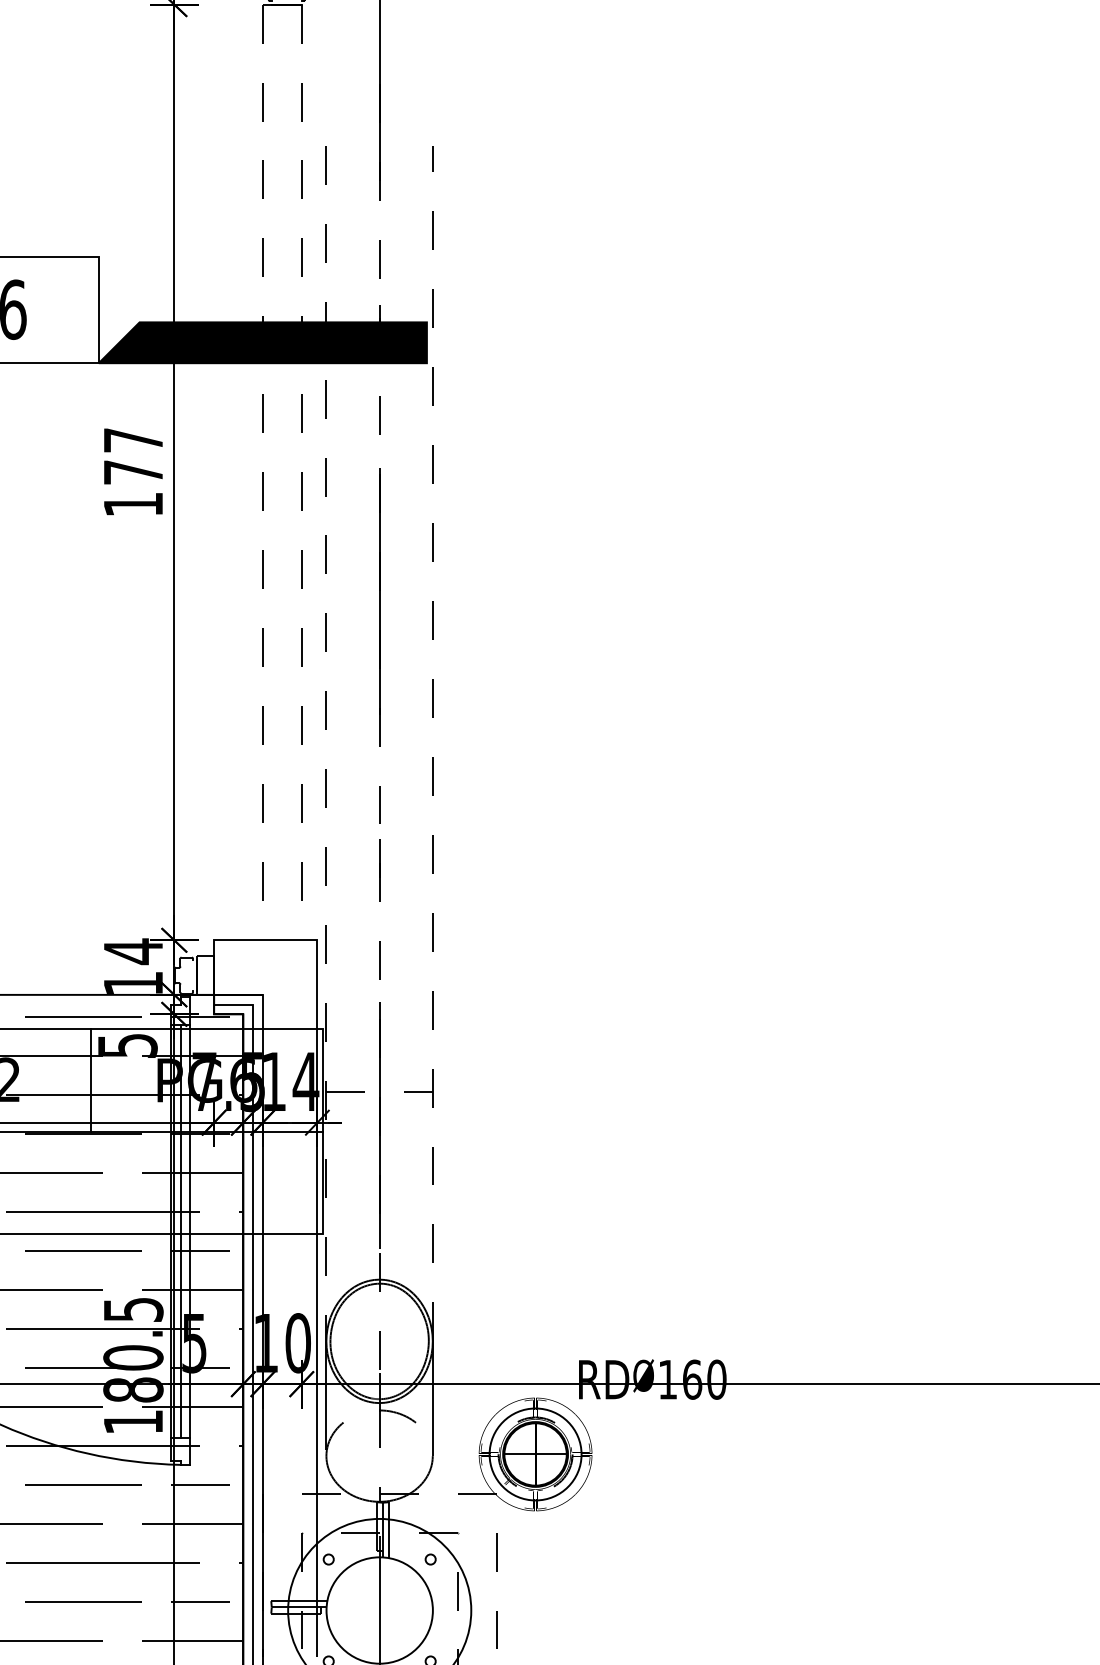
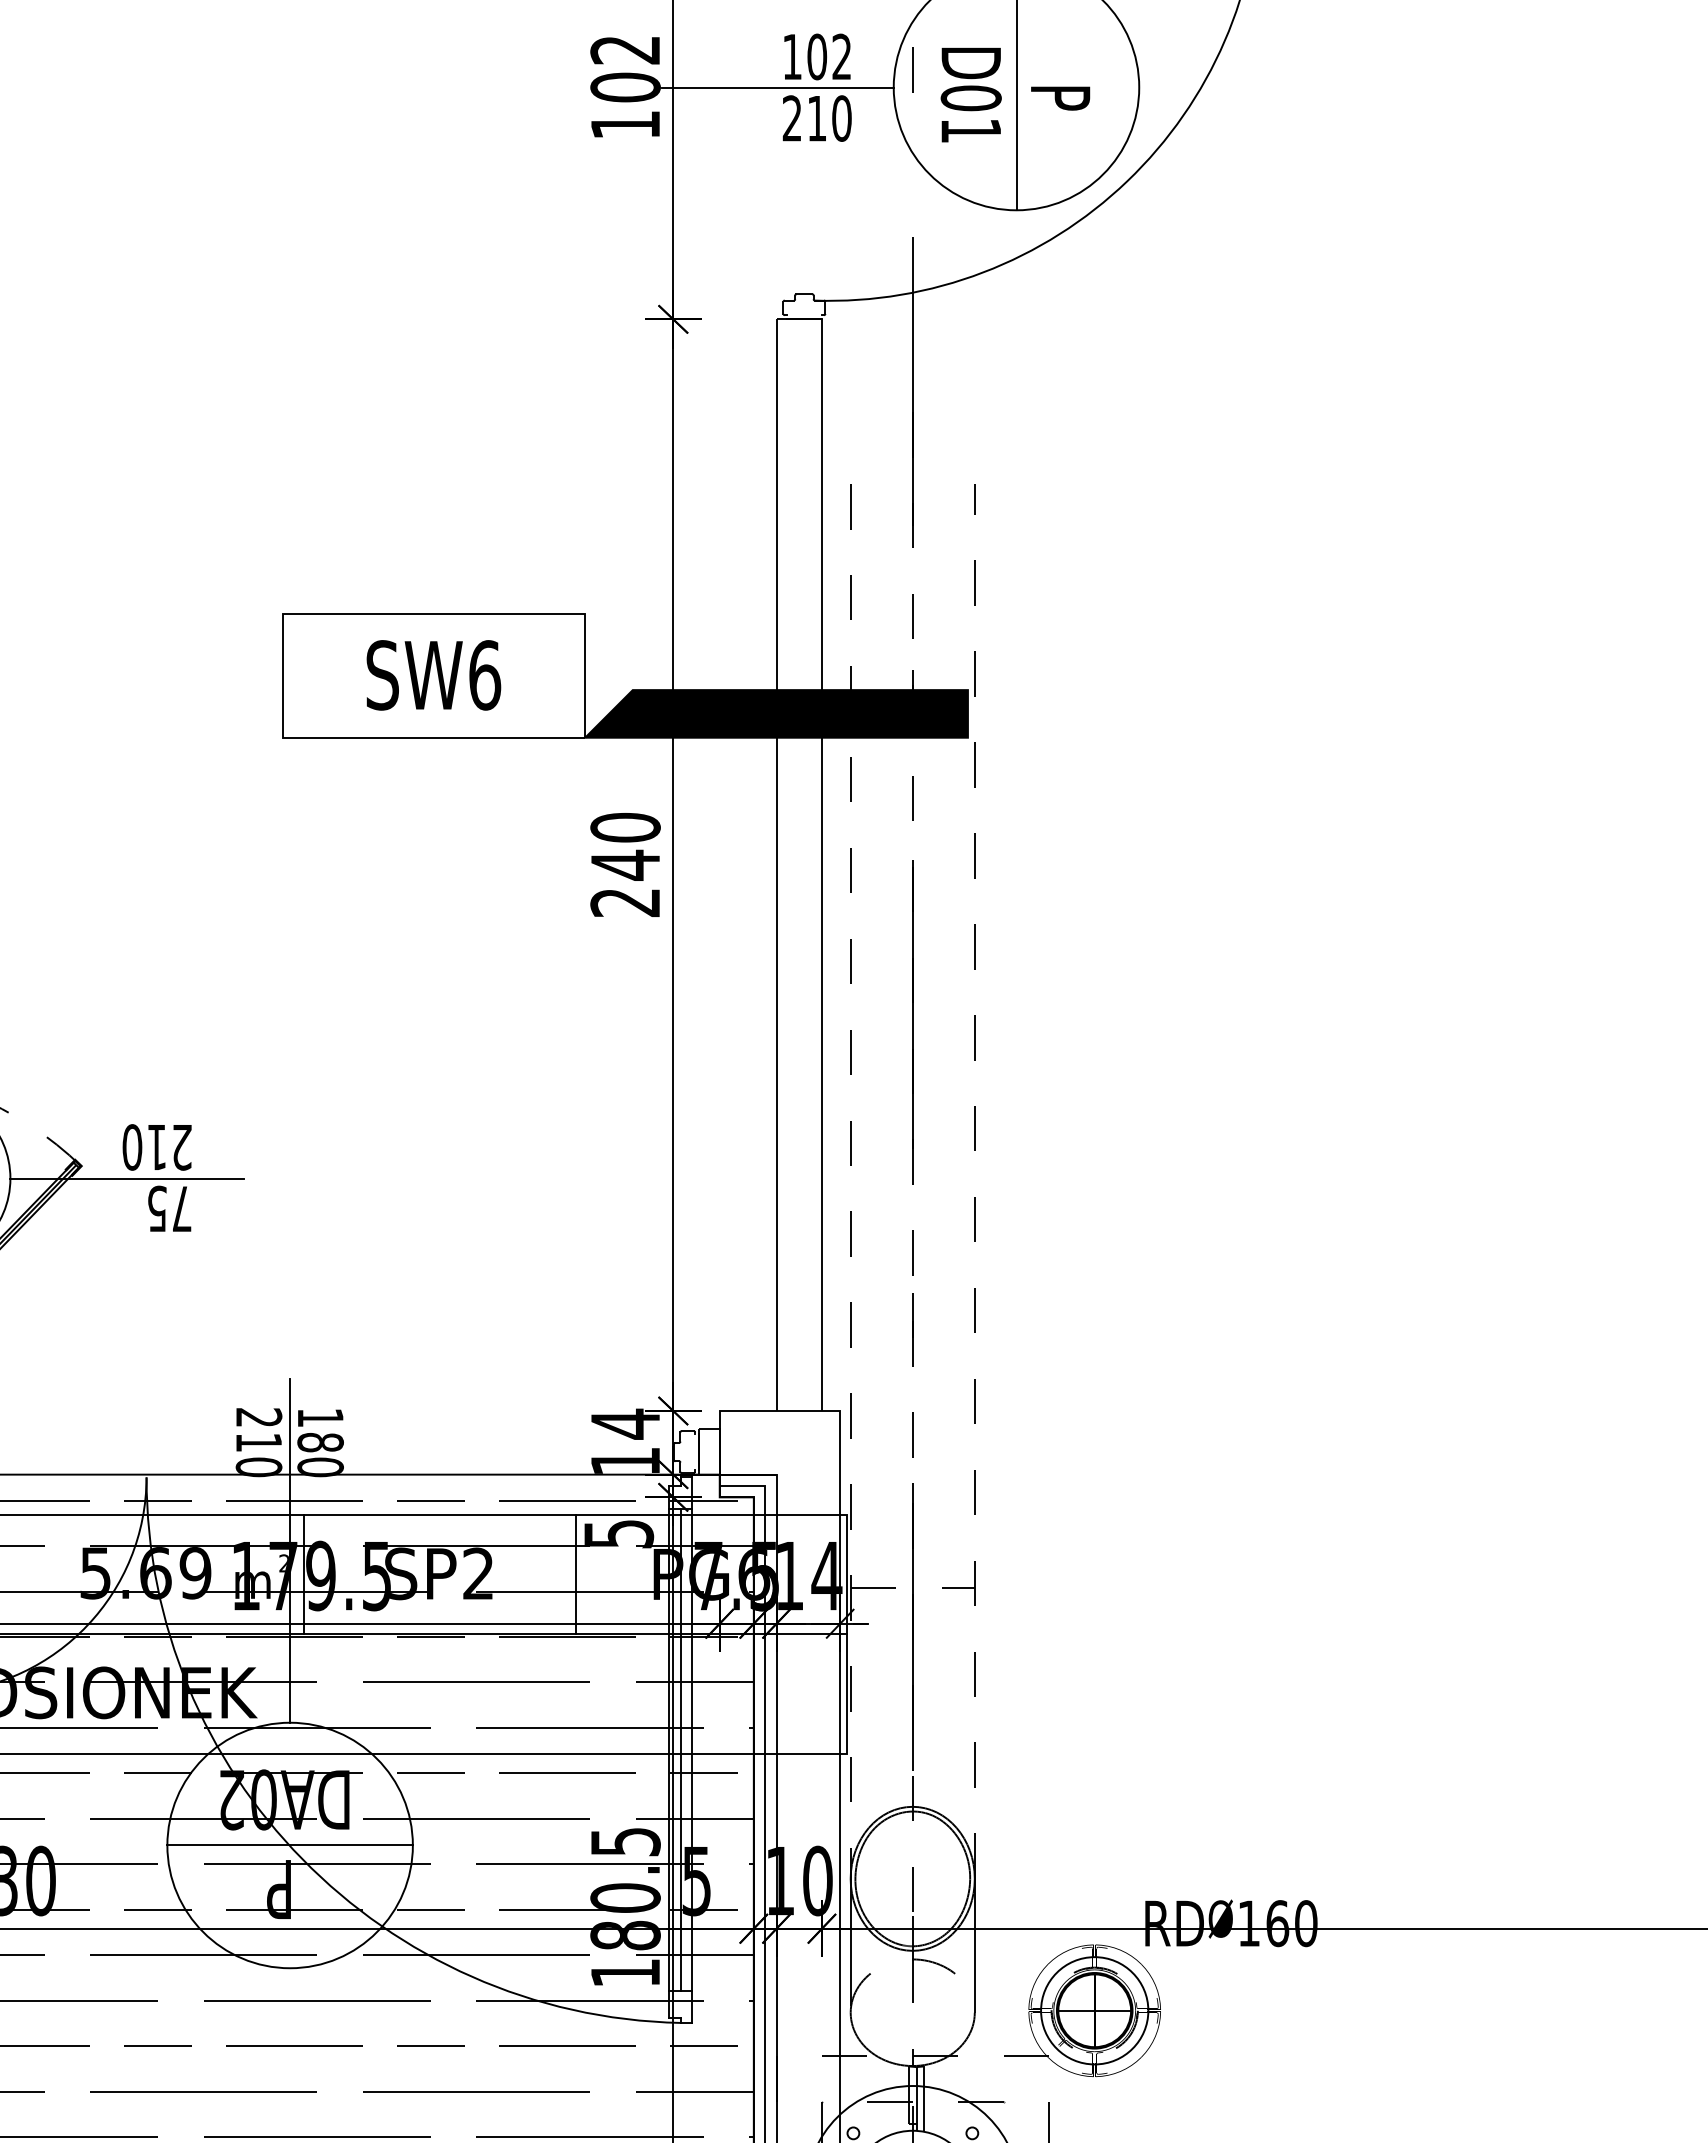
text: (133, 472) -> (625, 865), 177 -> 240
line: (262, 472) -> (776, 865), dashed -> solid
line: (302, 472) -> (822, 865), dashed -> solid

